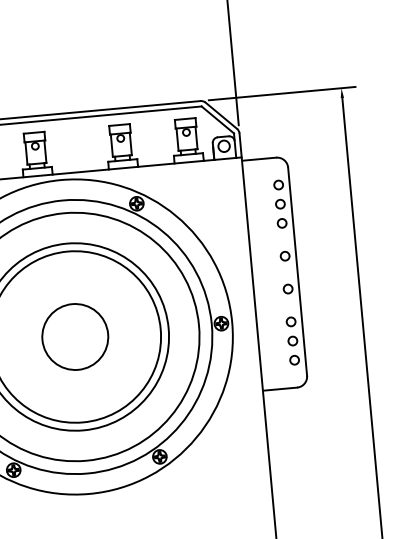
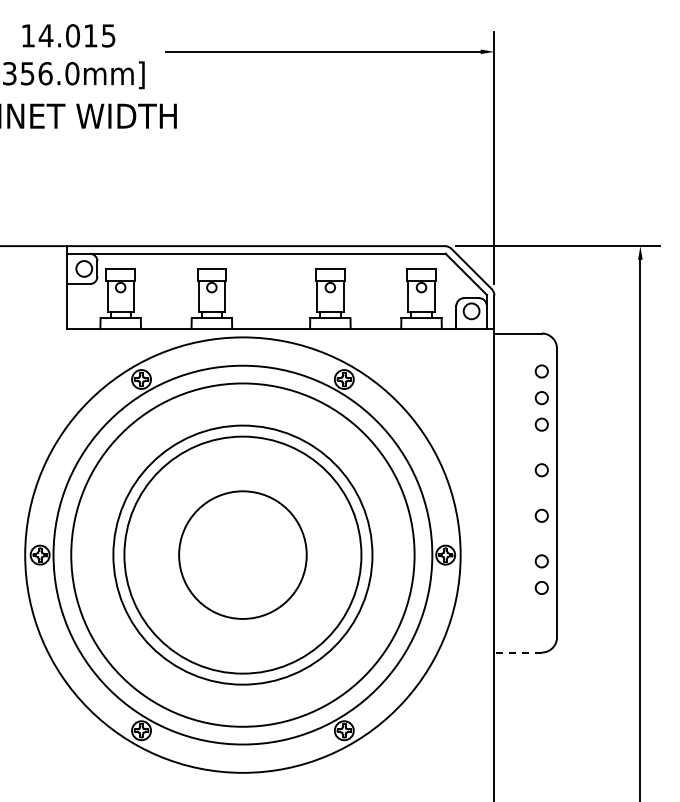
circle: (74, 336) -> (242, 554), size x1.4
circle: (294, 360) -> (541, 614), removed
line: (281, 389) -> (519, 652), solid -> dashed

